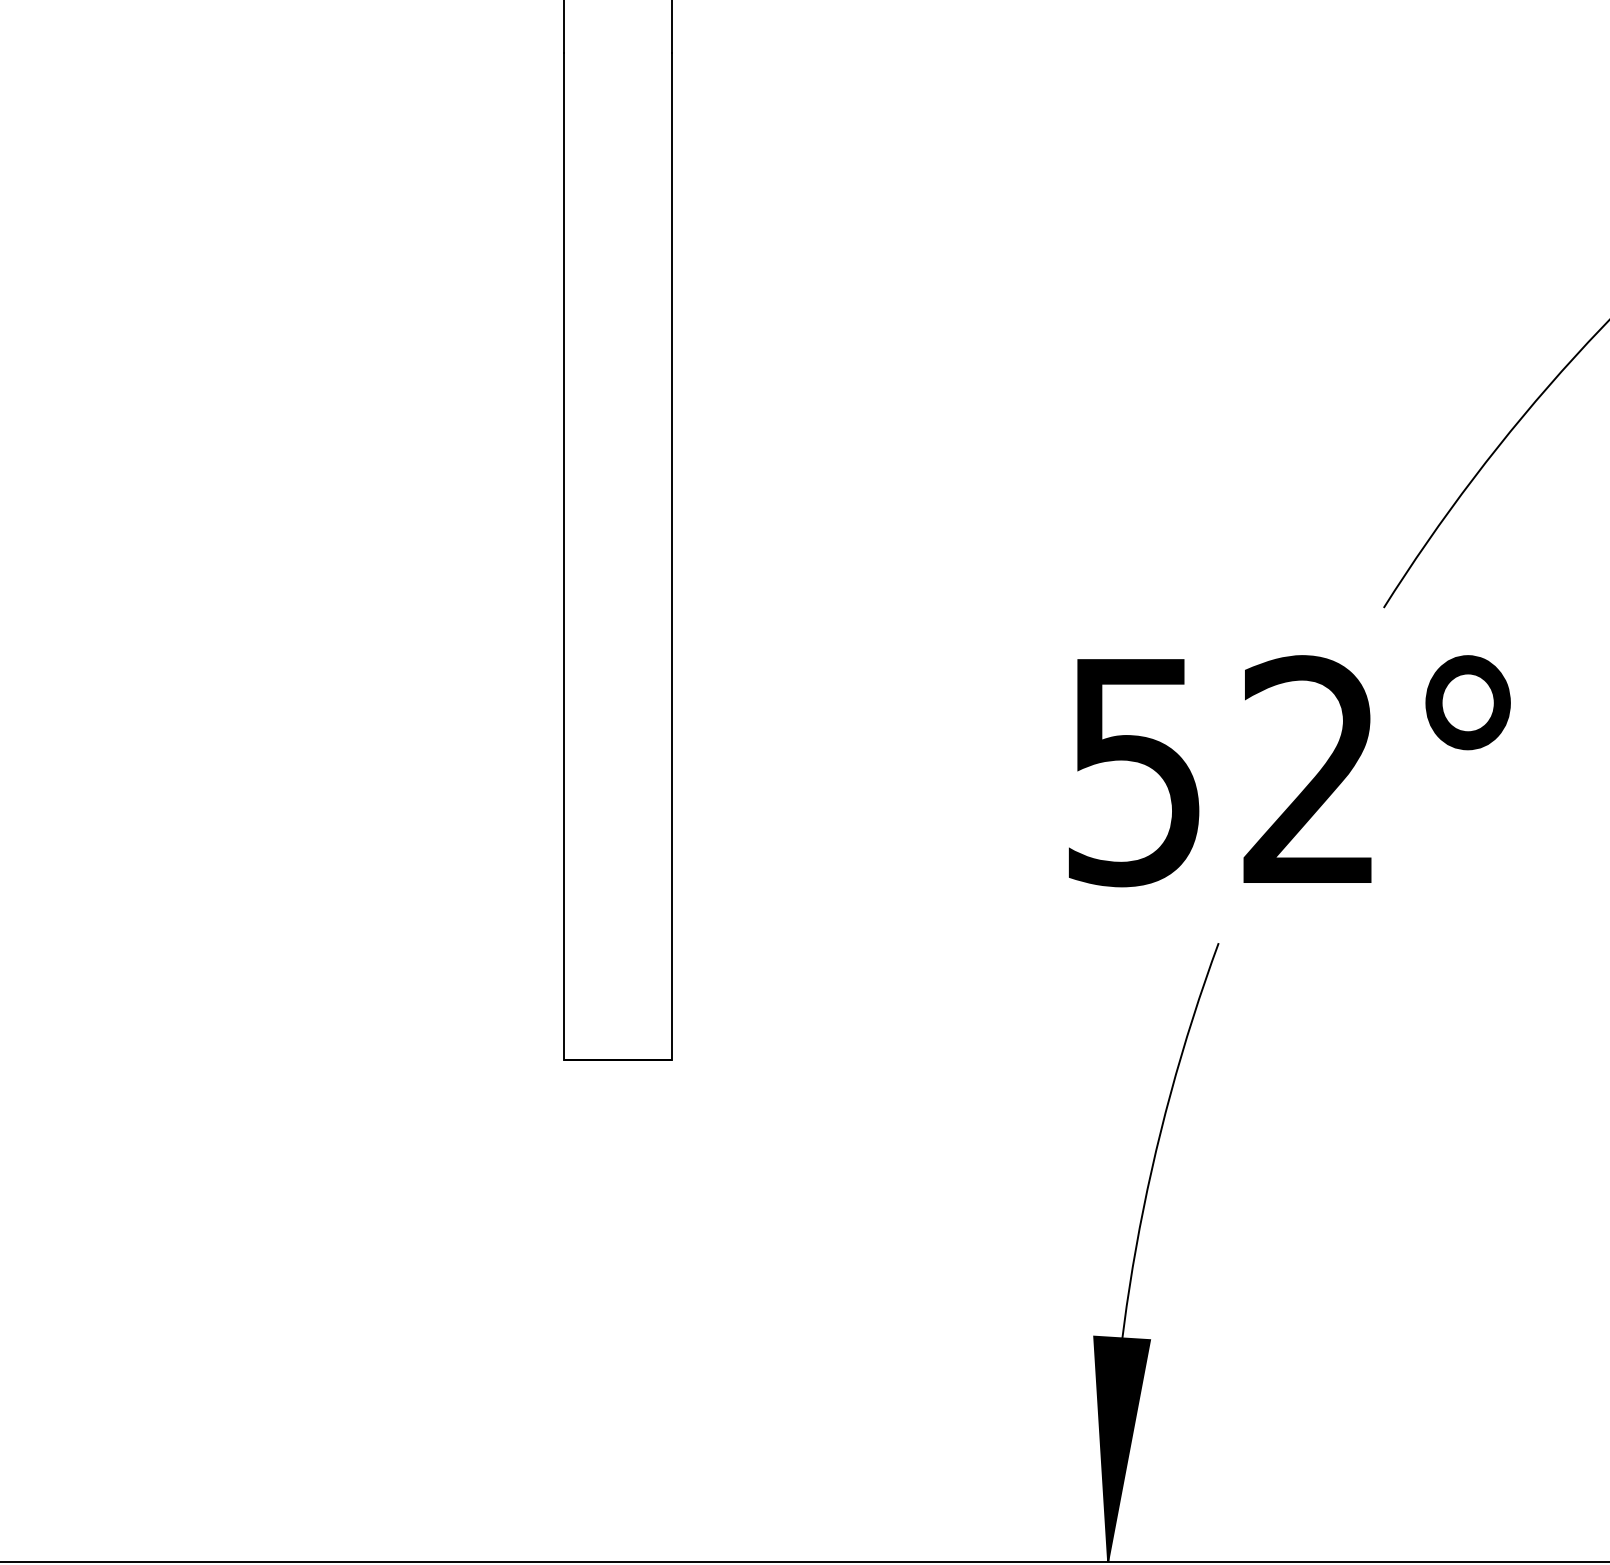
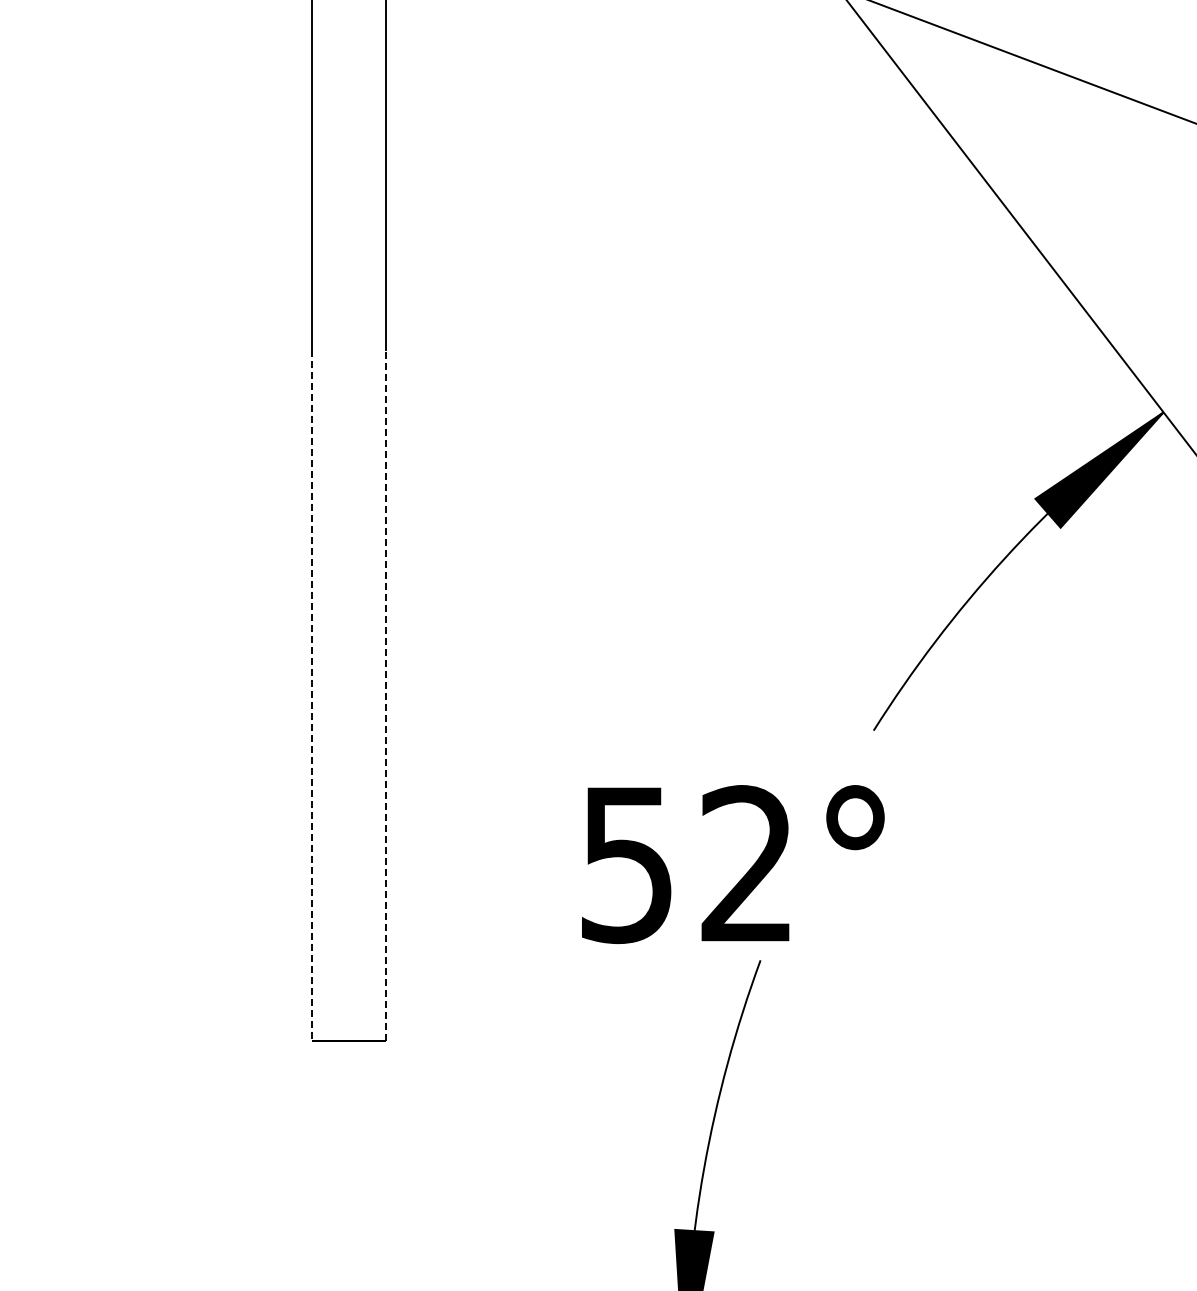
line: (672, 556) -> (386, 695), solid -> dashed
line: (564, 558) -> (312, 696), solid -> dashed
text: (1290, 771) -> (733, 864), moved

